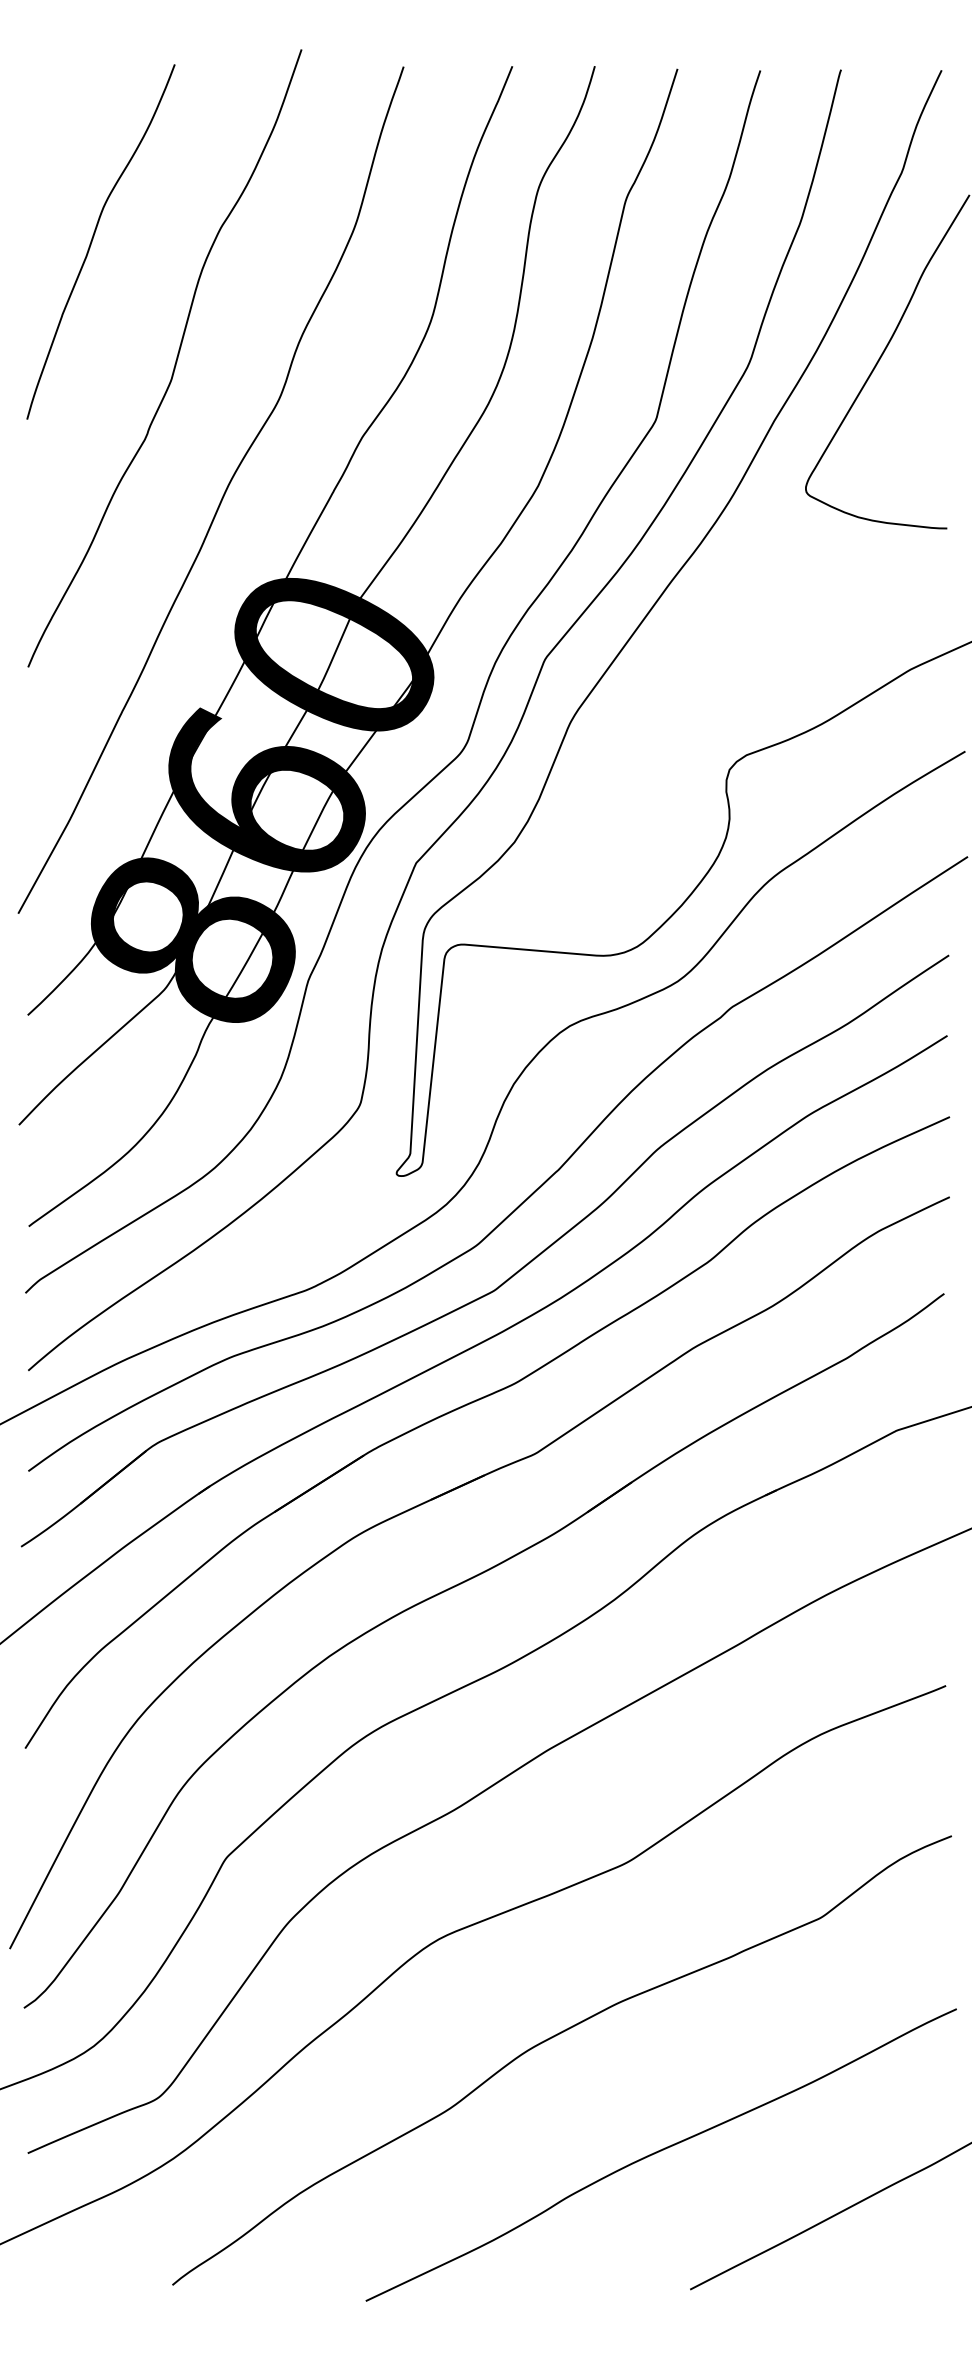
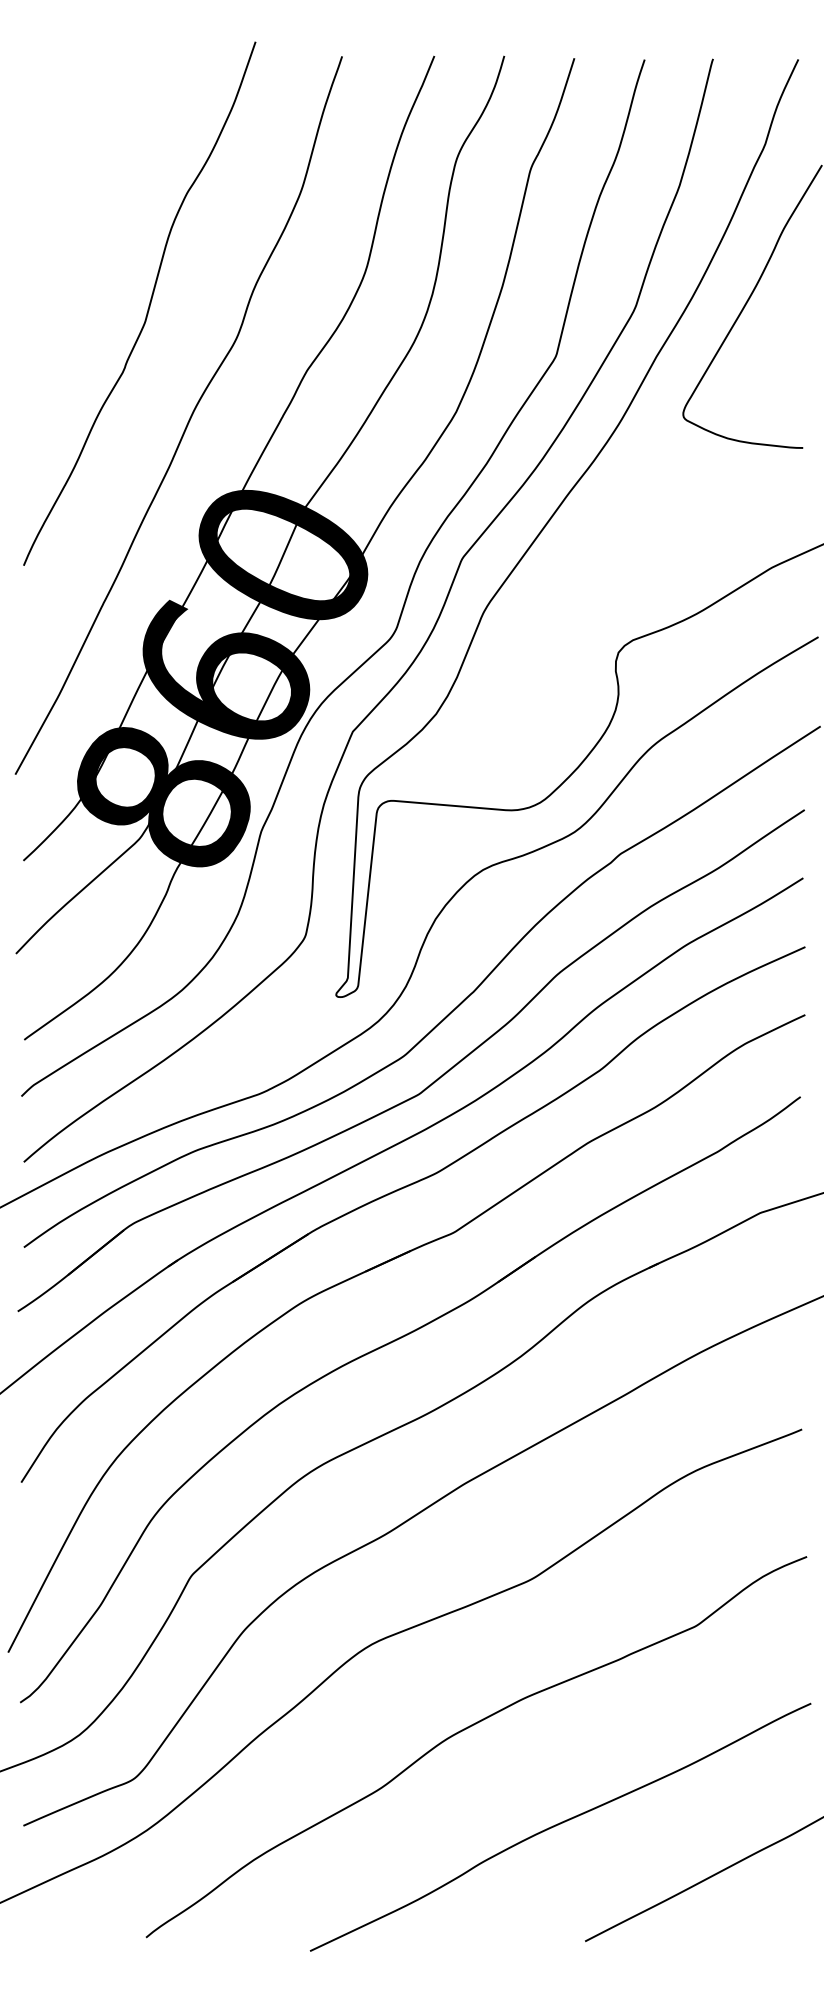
curve: (93, 239) -> (79, 202), removed

